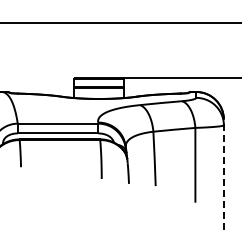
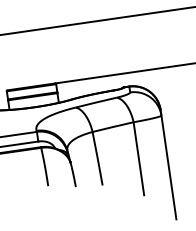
line: (223, 174) -> (168, 164), dashed -> solid

